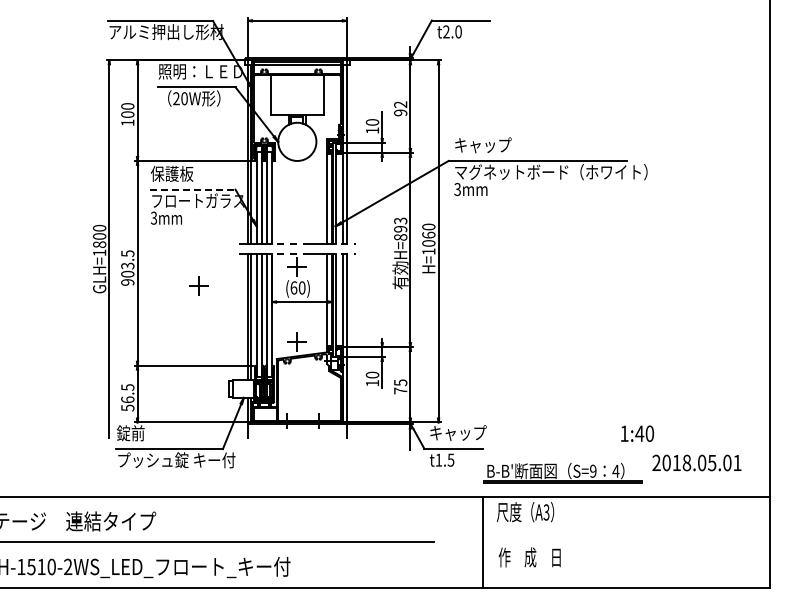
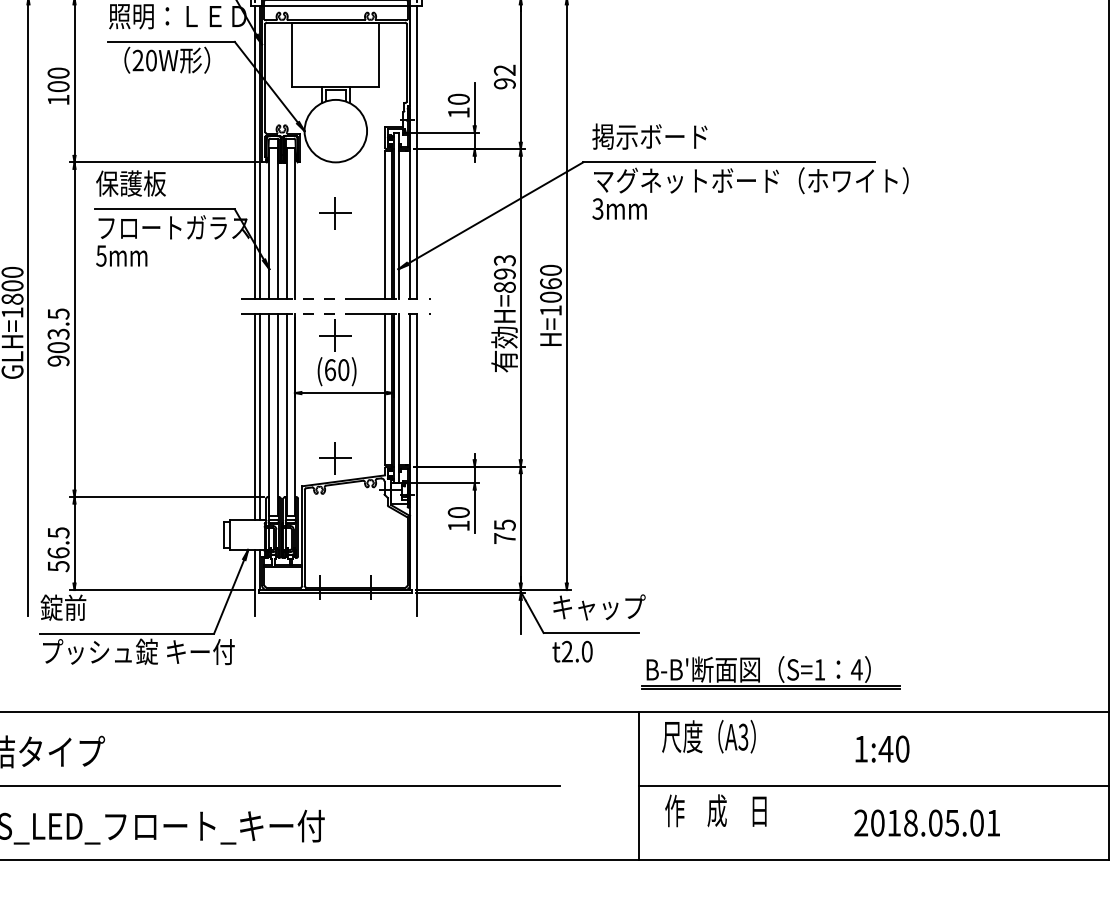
text: (489, 145) -> (650, 137), キャップ -> 掲示ボード
line: (192, 189) -> (164, 209), dashed -> solid
text: (154, 217) -> (102, 254), 3mm -> 5mm
part: (198, 285) -> (334, 212), moved
text: (637, 433) -> (882, 748), moved
text: (444, 459) -> (576, 650), t1.5 -> t2.0
text: (696, 462) -> (926, 822), moved
text: (593, 470) -> (820, 668), S=9 -> S=1
line: (626, 542) -> (874, 786), added

